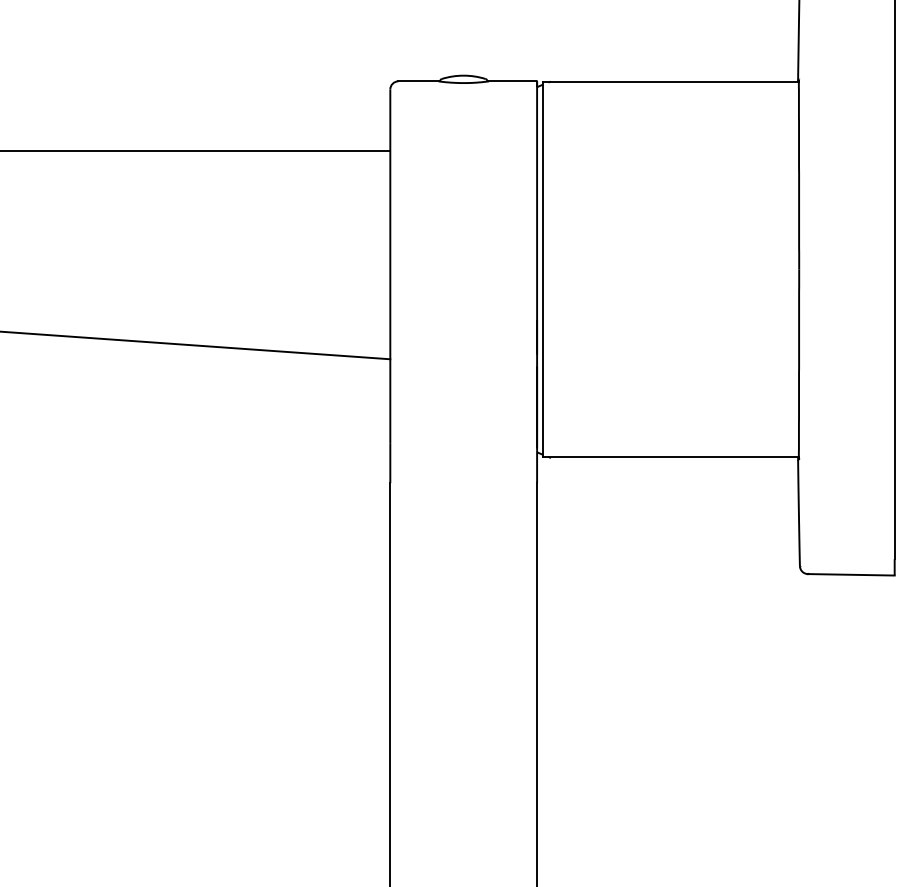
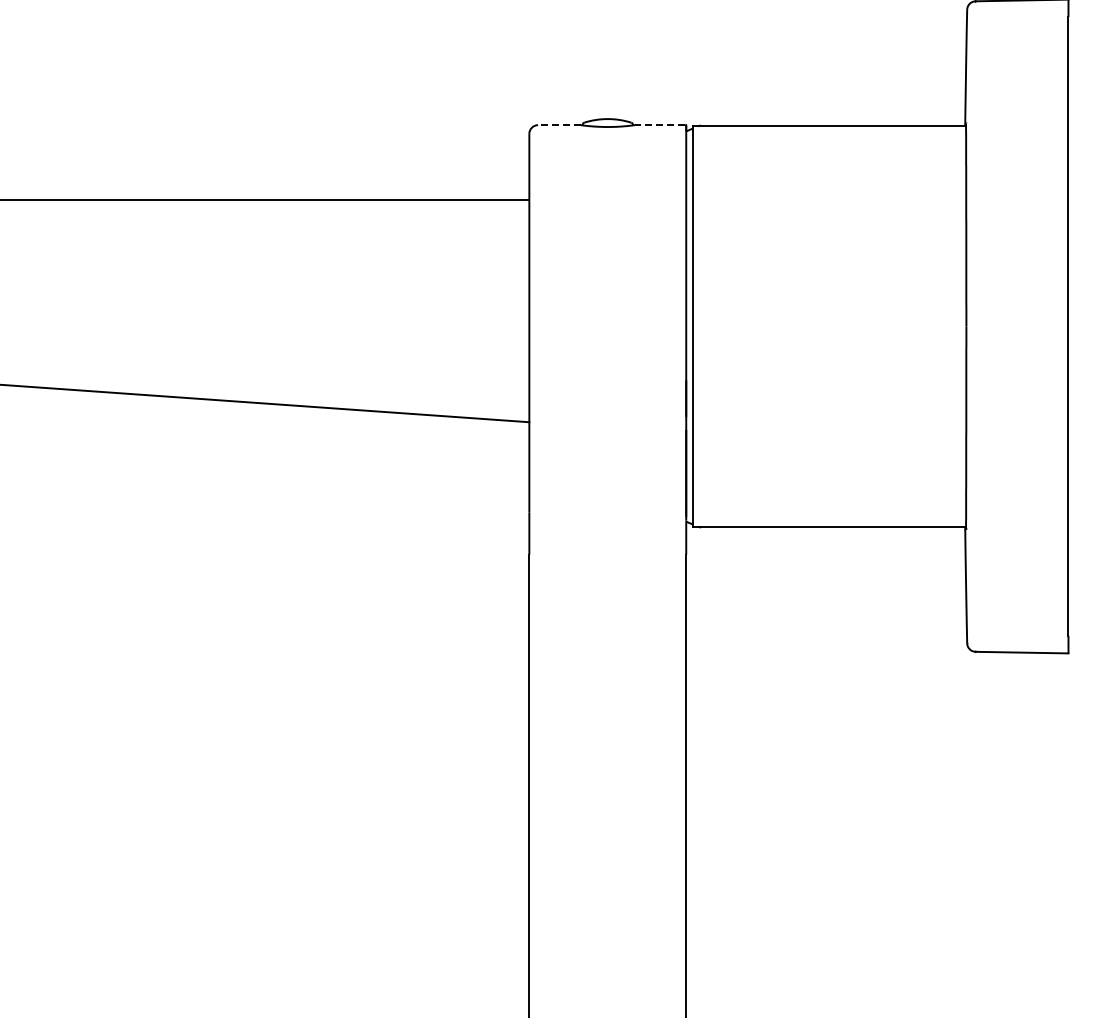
line: (417, 81) -> (558, 125), solid -> dashed
line: (512, 81) -> (659, 125), solid -> dashed

